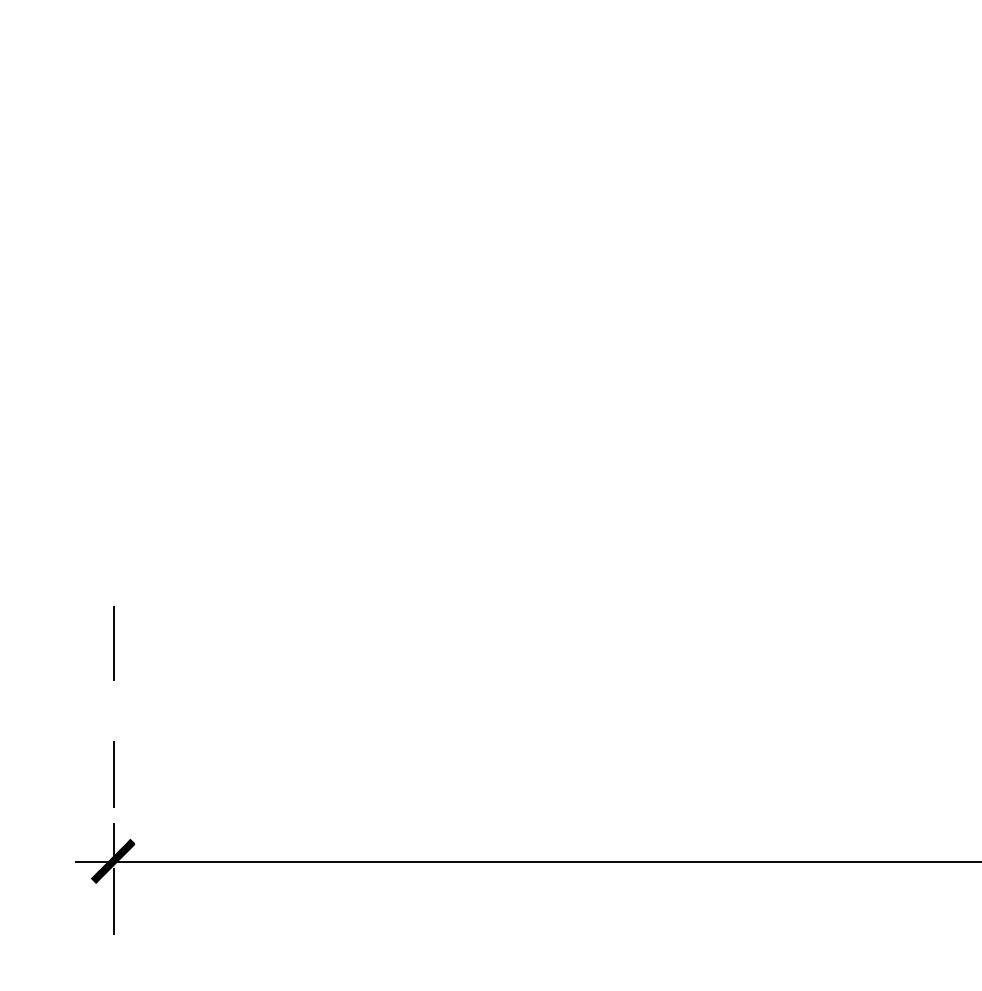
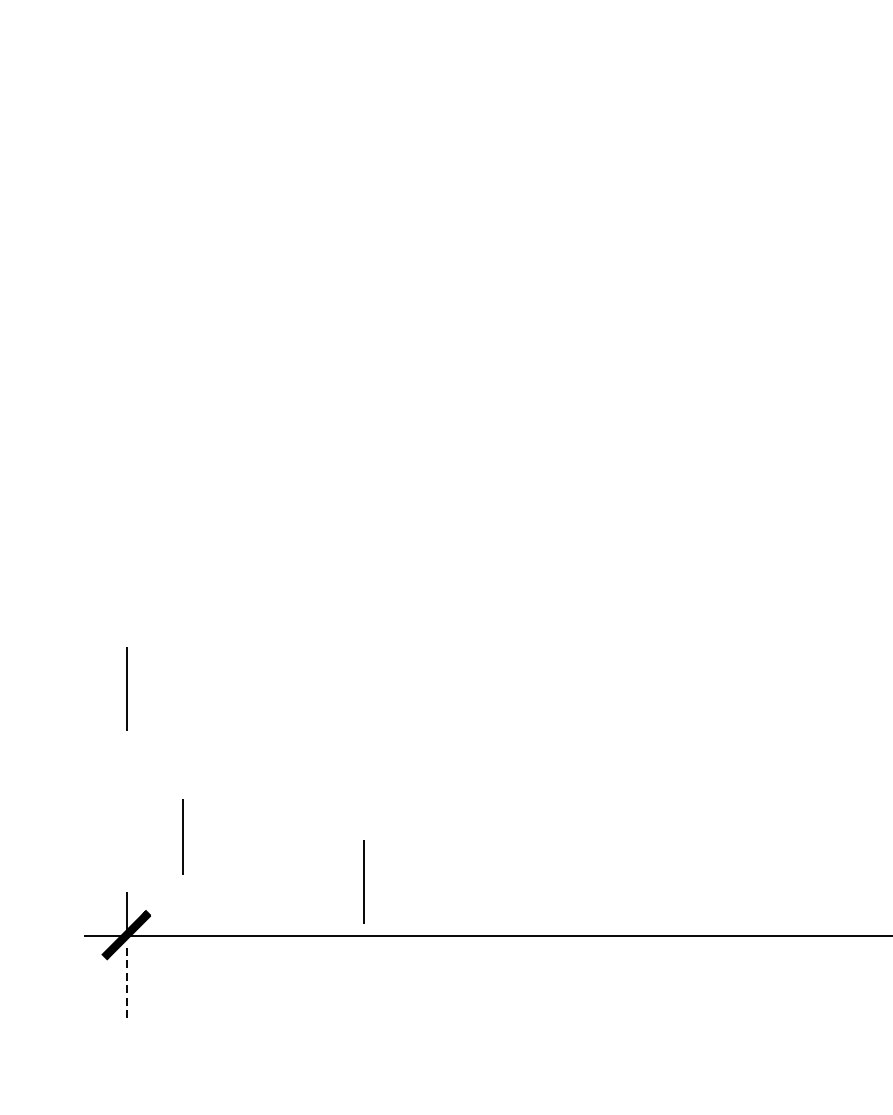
line: (113, 774) -> (183, 837), moved
line: (323, 814) -> (363, 882), added
line: (113, 900) -> (126, 979), solid -> dashed

